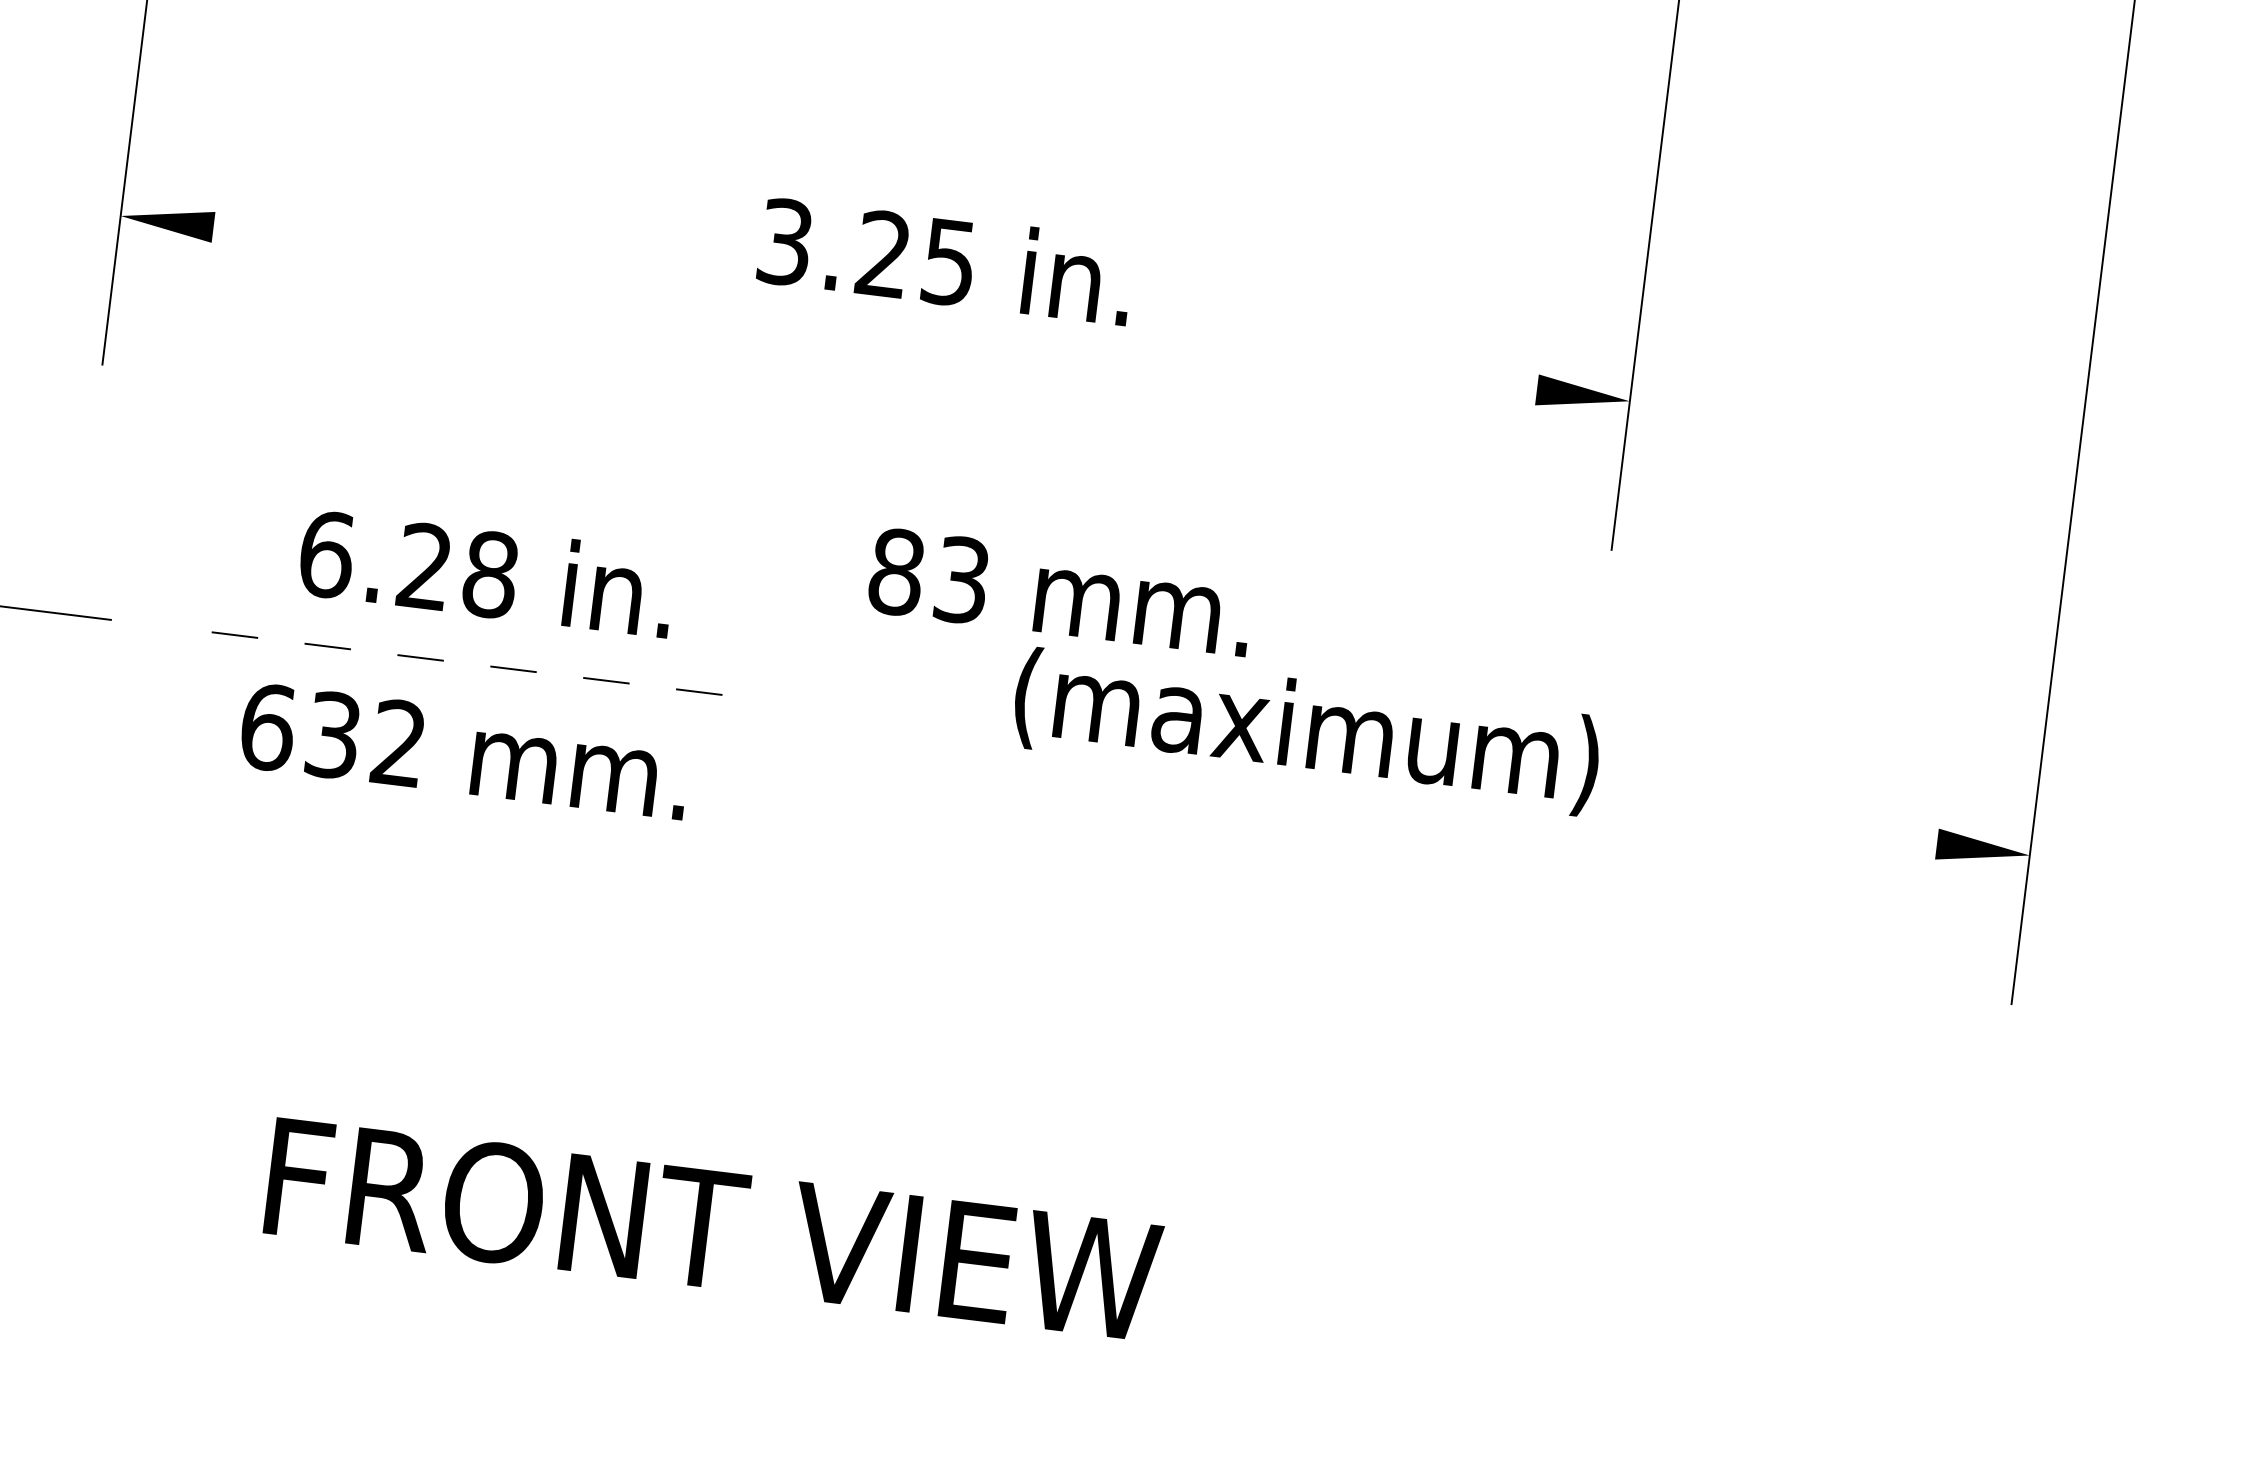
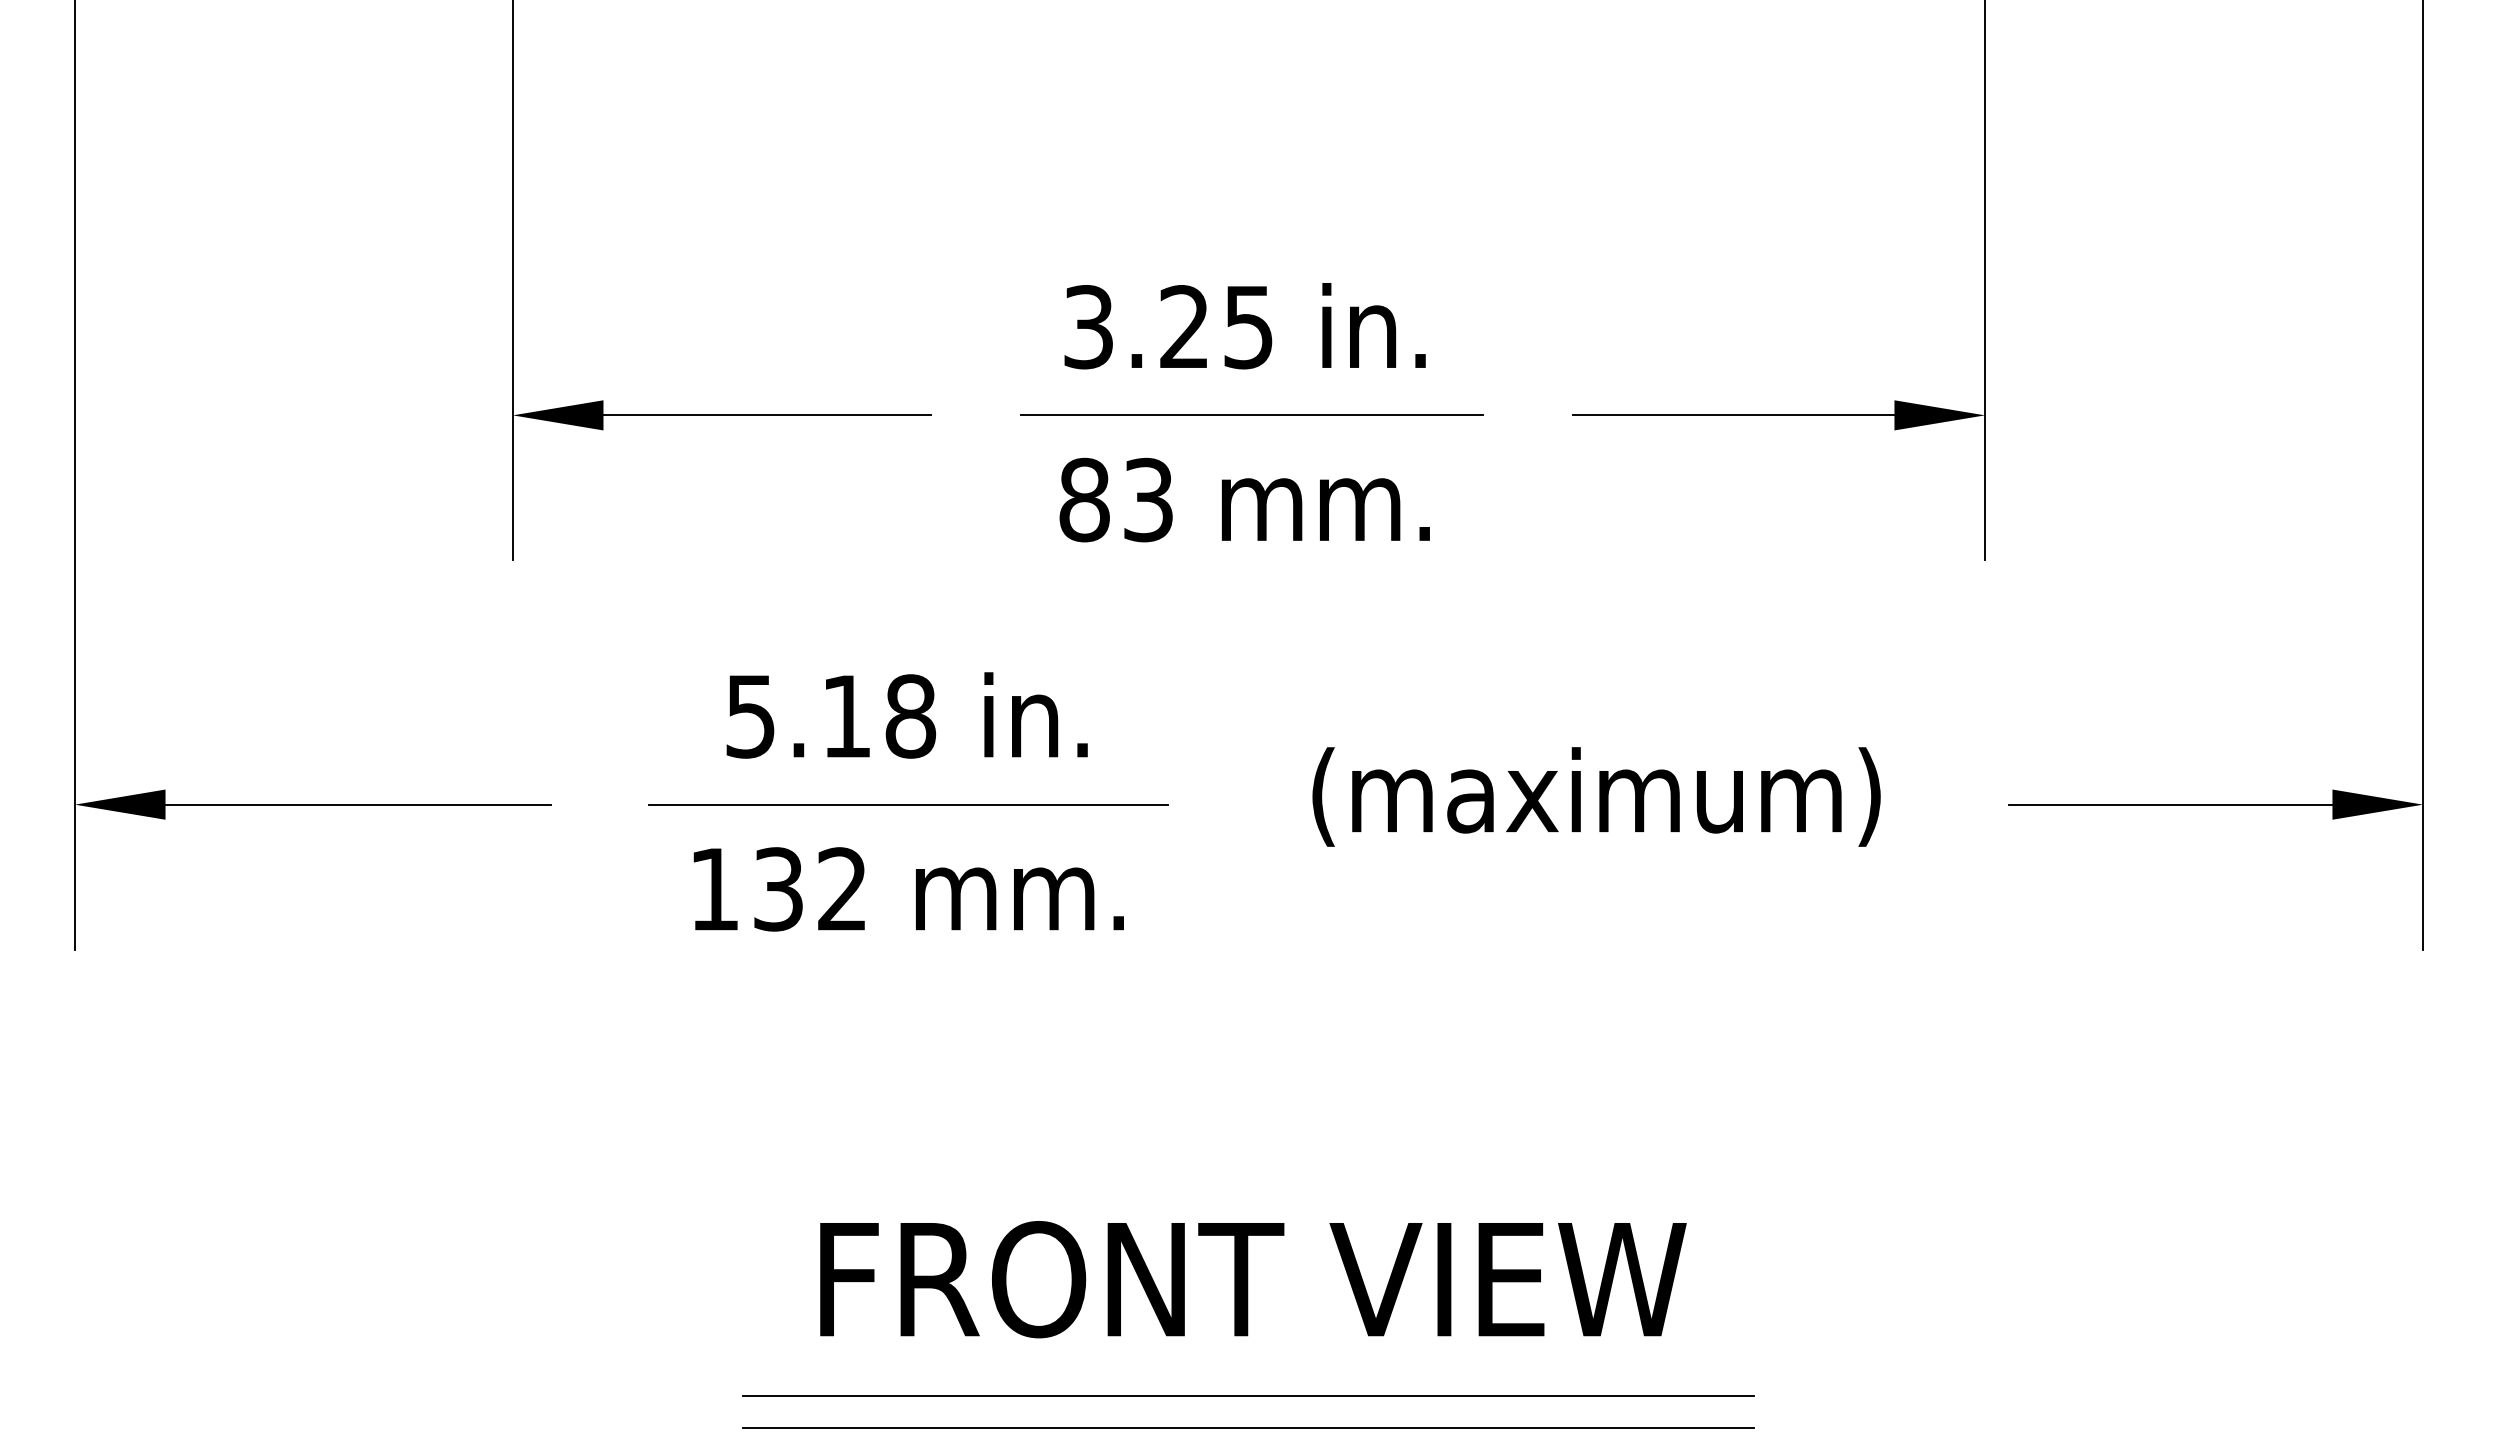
line: (381, 248) -> (767, 415), added
text: (945, 261) -> (1244, 326), moved
line: (877, 309) -> (1251, 415), added
line: (1371, 369) -> (1733, 415), added
text: (374, 560) -> (797, 716), 6.28 -> 5.18
text: (1060, 591) -> (1244, 499), moved
line: (478, 664) -> (909, 804), dashed -> solid
text: (267, 727) -> (714, 889), 632 -> 132
text: (1306, 731) -> (1596, 796), moved
line: (1770, 823) -> (2170, 804), added
text: (713, 1229) -> (1253, 1279), moved
line: (751, 1314) -> (1248, 1396), added
line: (747, 1347) -> (1248, 1428), added

